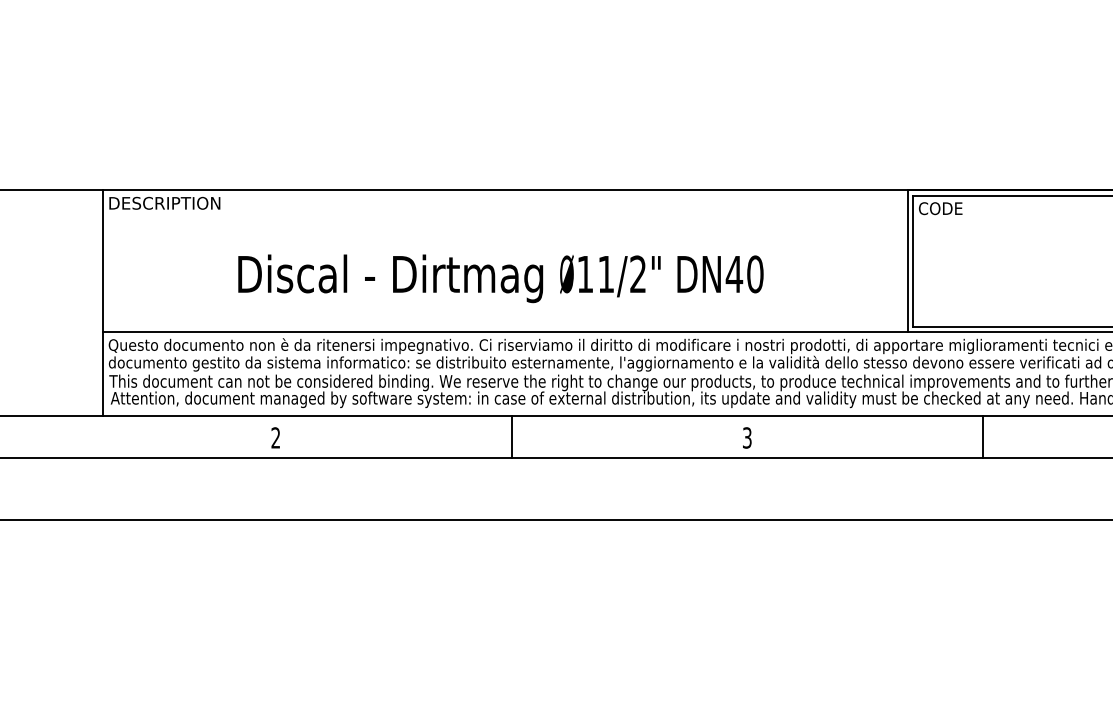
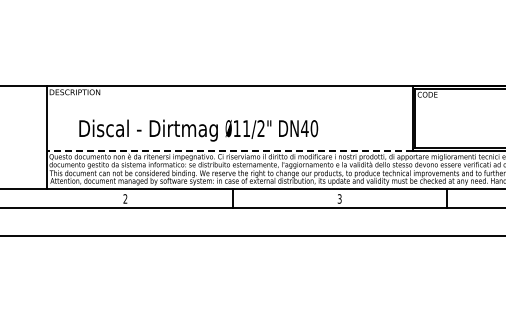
text: (500, 278) -> (198, 130), moved
line: (504, 331) -> (229, 150), solid -> dashed

